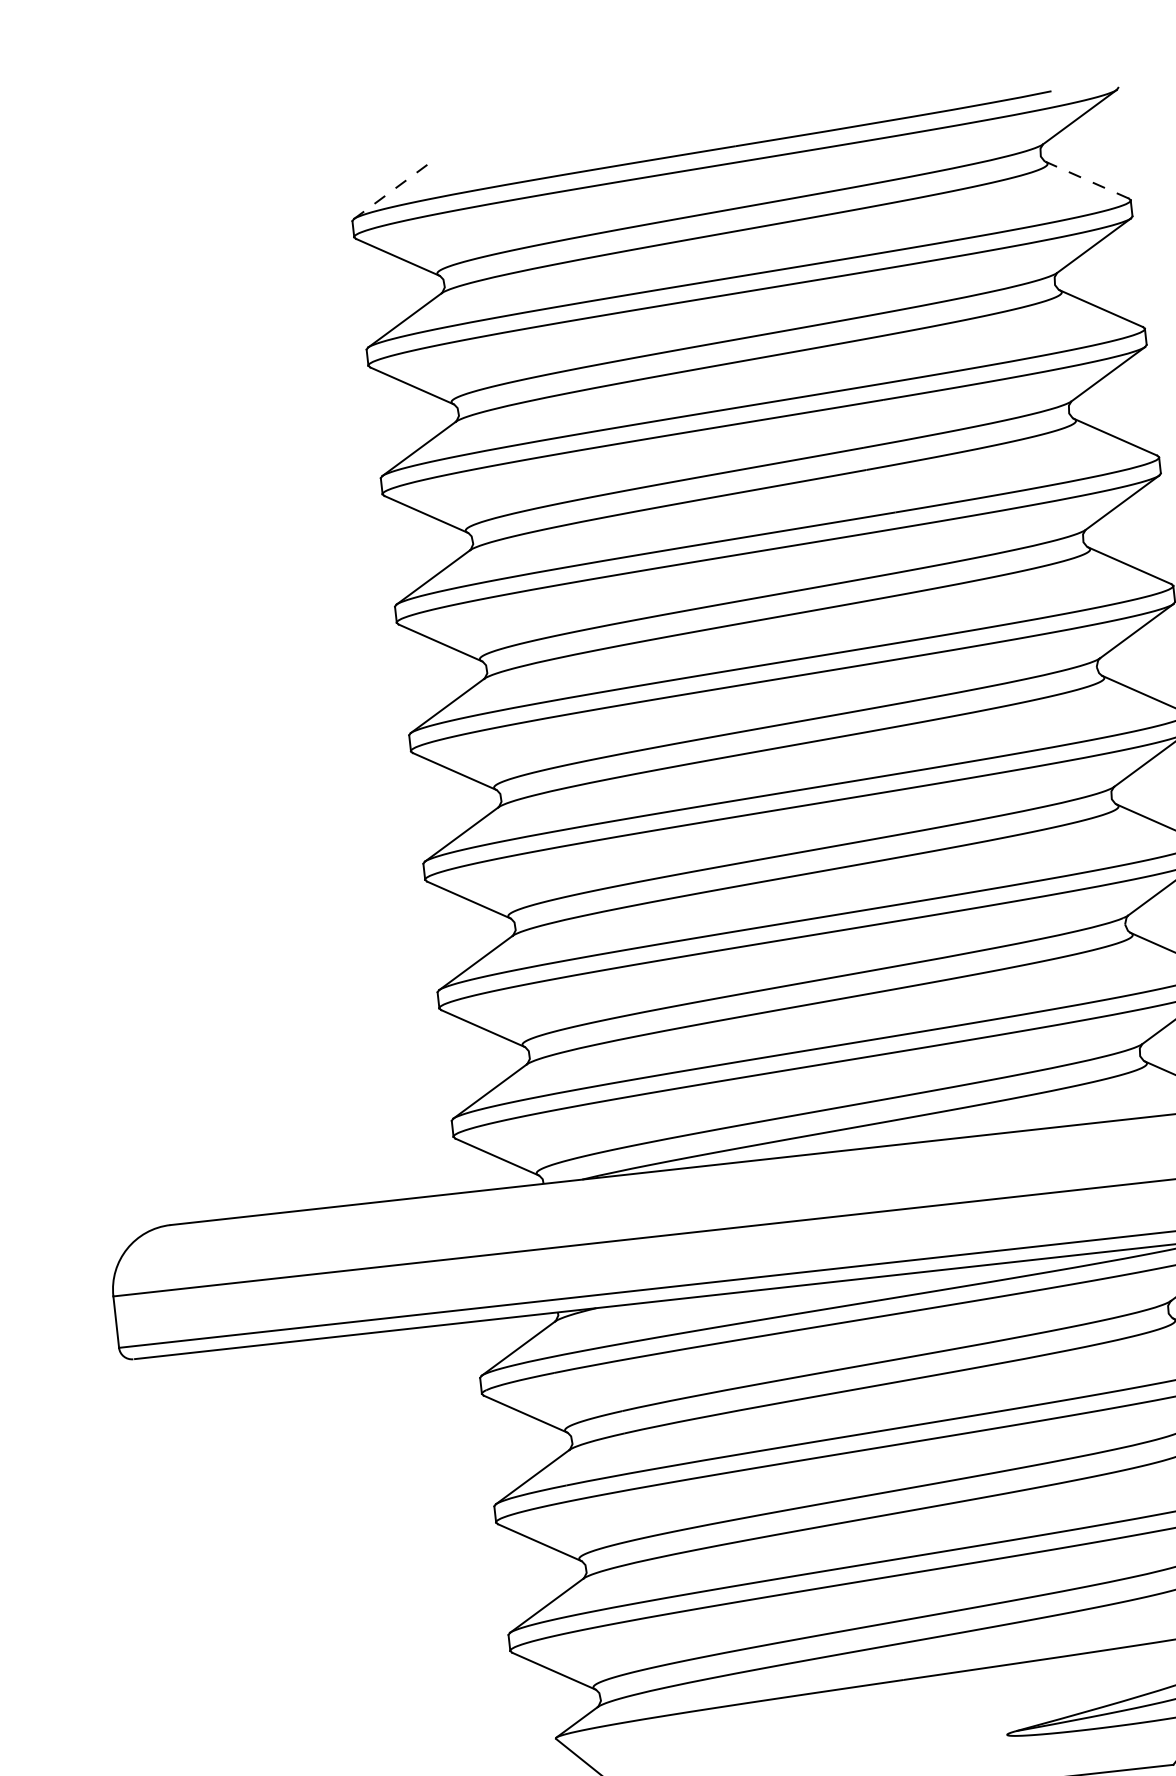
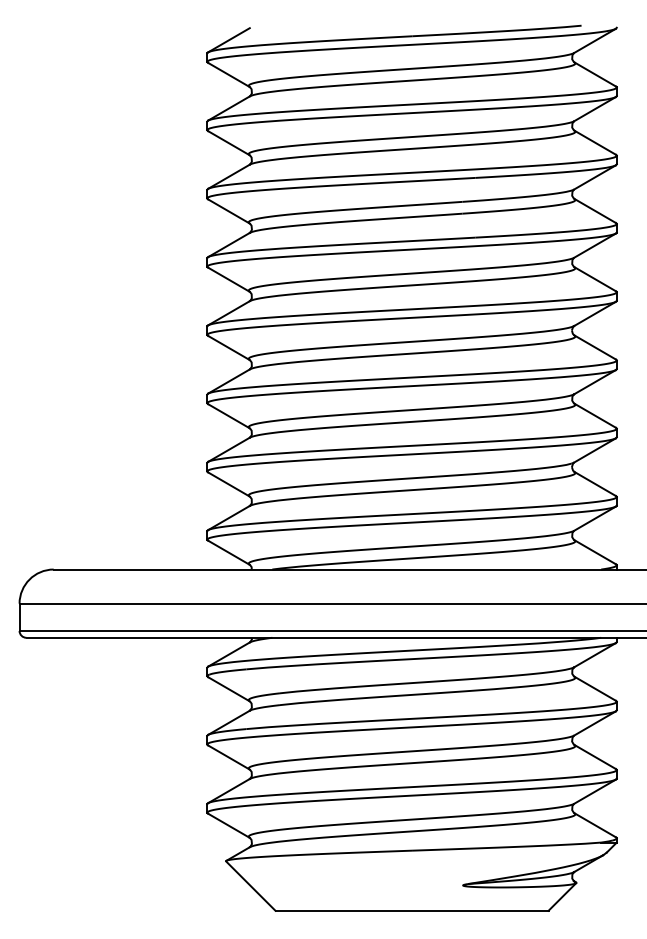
line: (1086, 180) -> (594, 74), dashed -> solid
line: (389, 192) -> (228, 40), dashed -> solid

